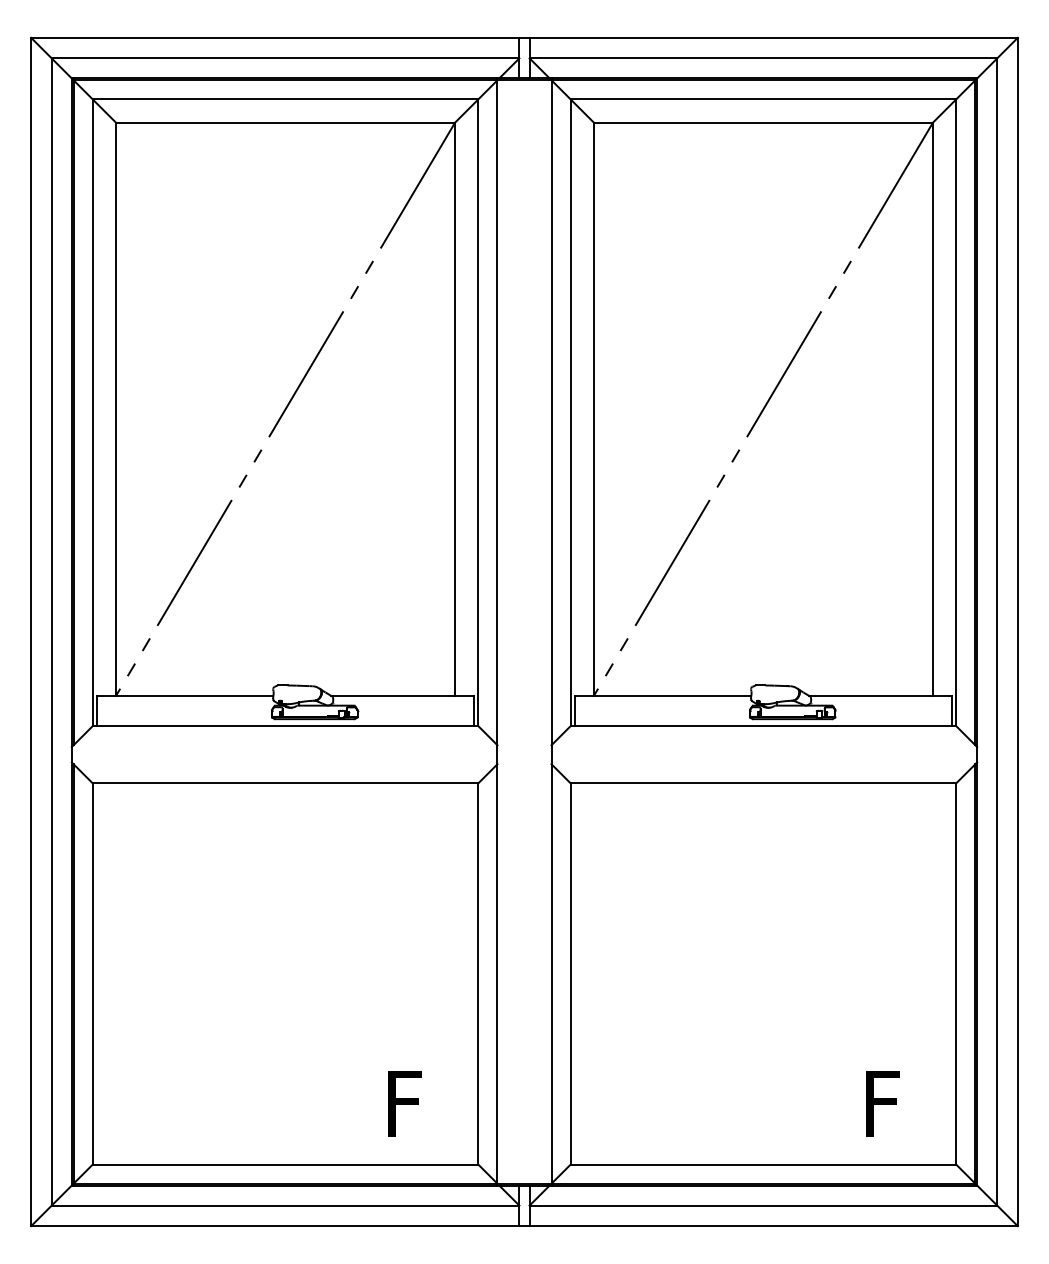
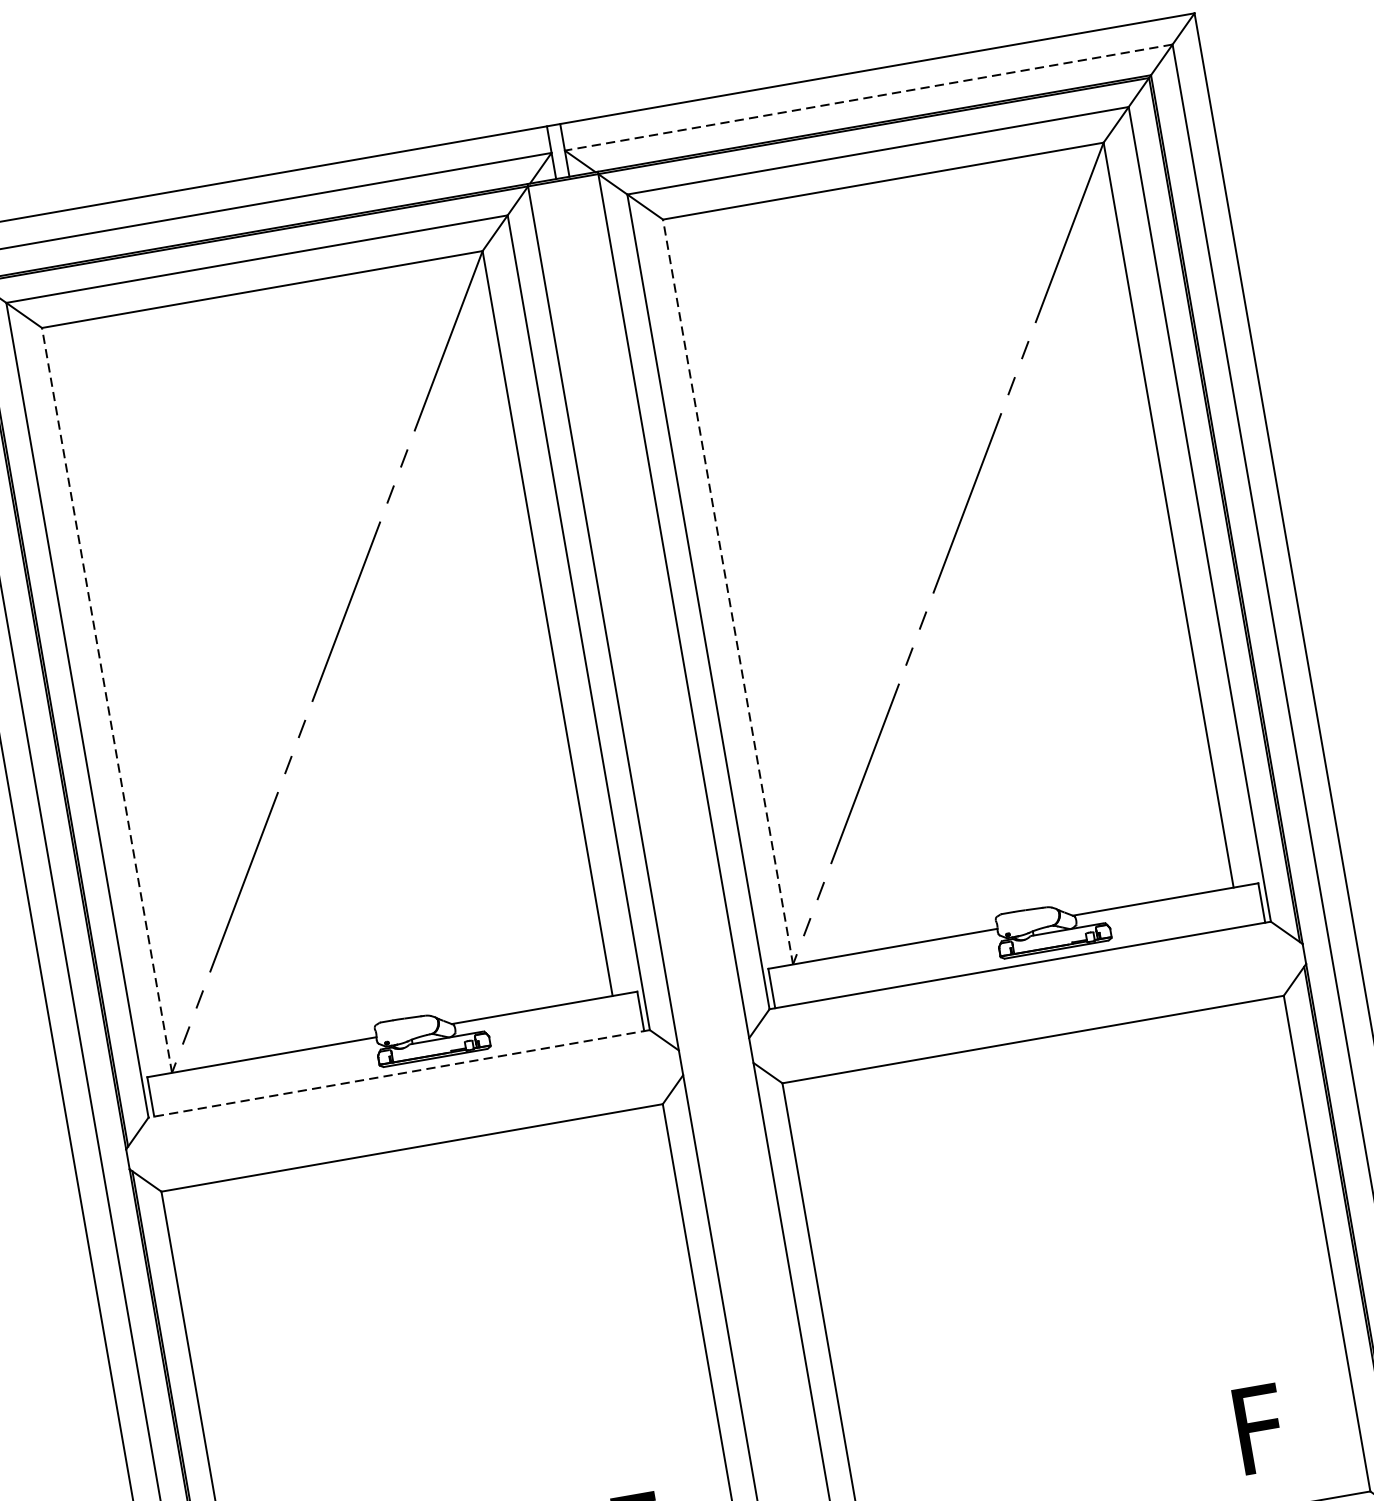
line: (763, 58) -> (868, 97), solid -> dashed
line: (116, 409) -> (107, 700), solid -> dashed
line: (593, 409) -> (727, 592), solid -> dashed
line: (285, 726) -> (399, 1074), solid -> dashed

